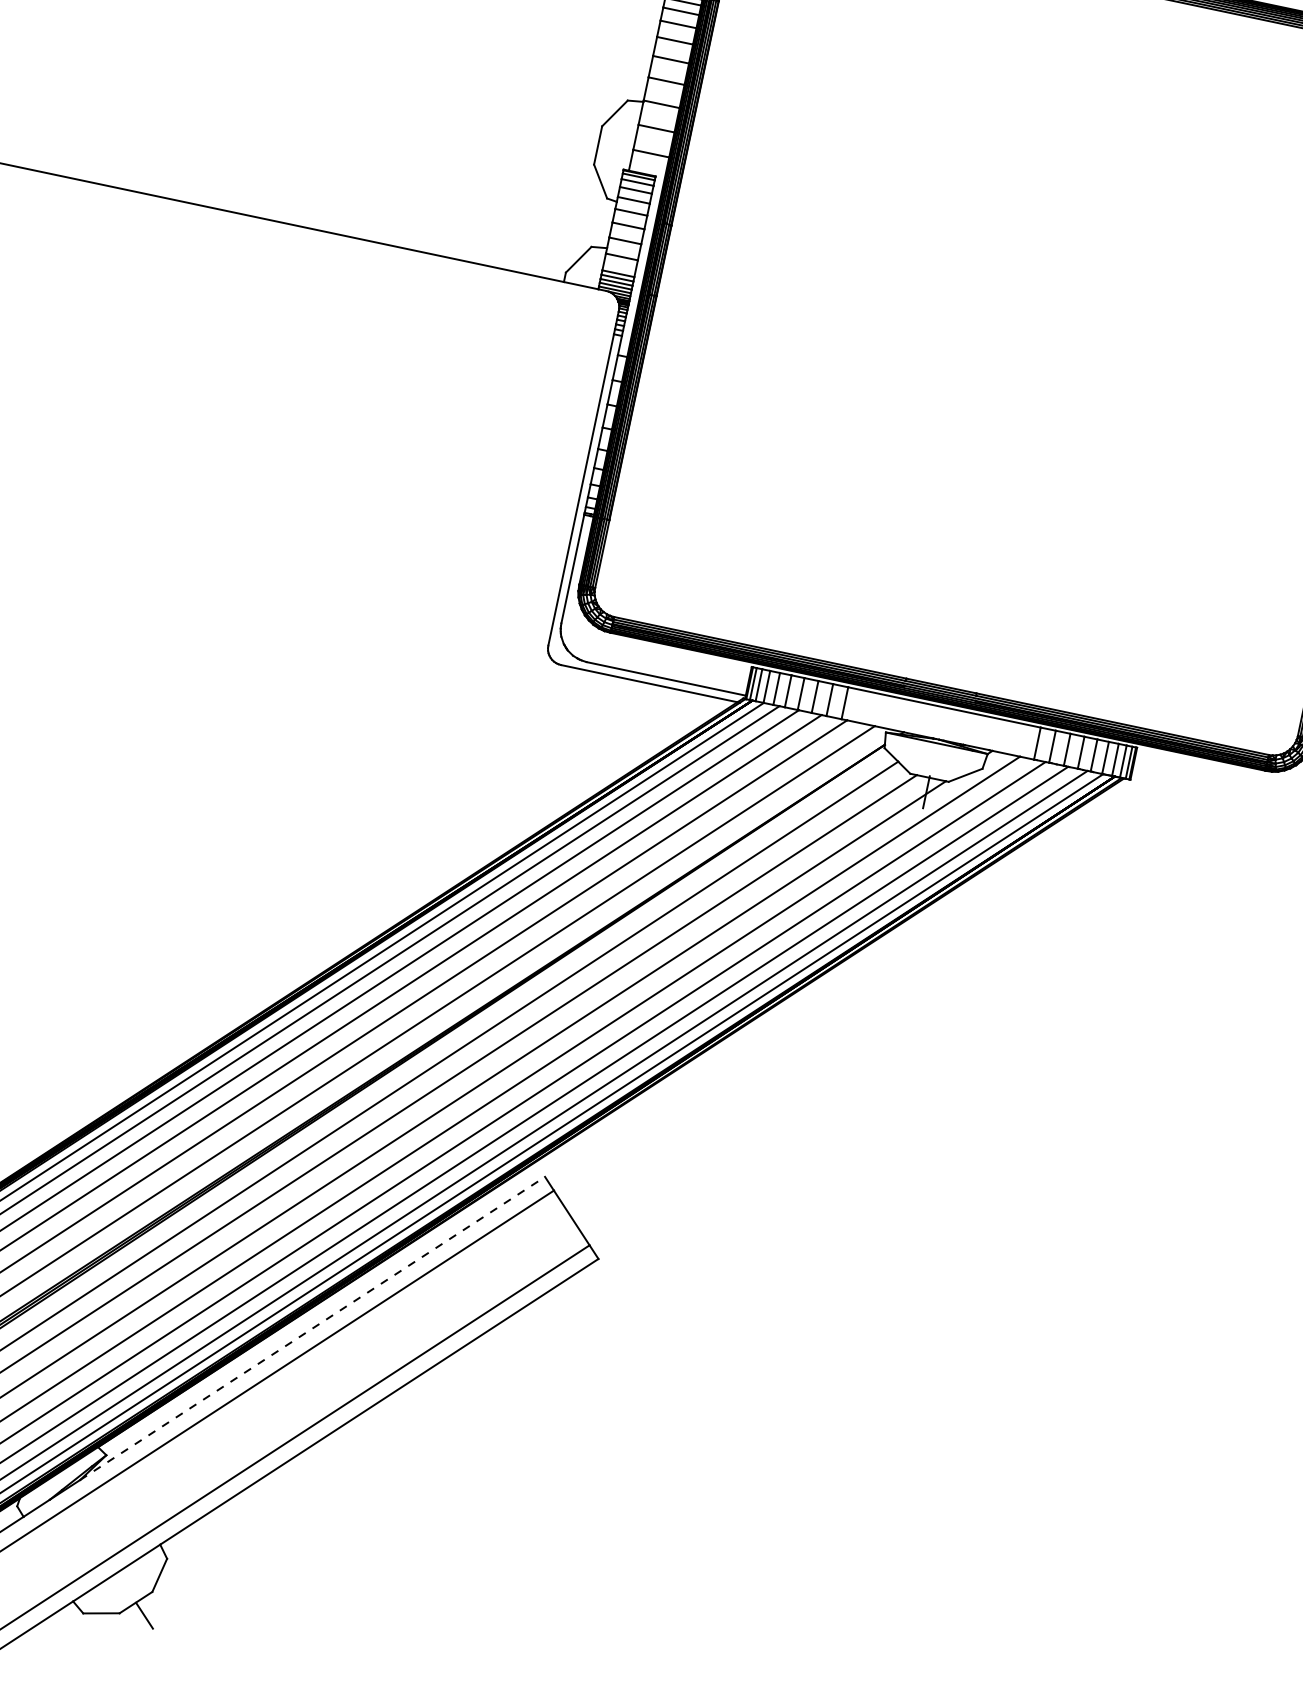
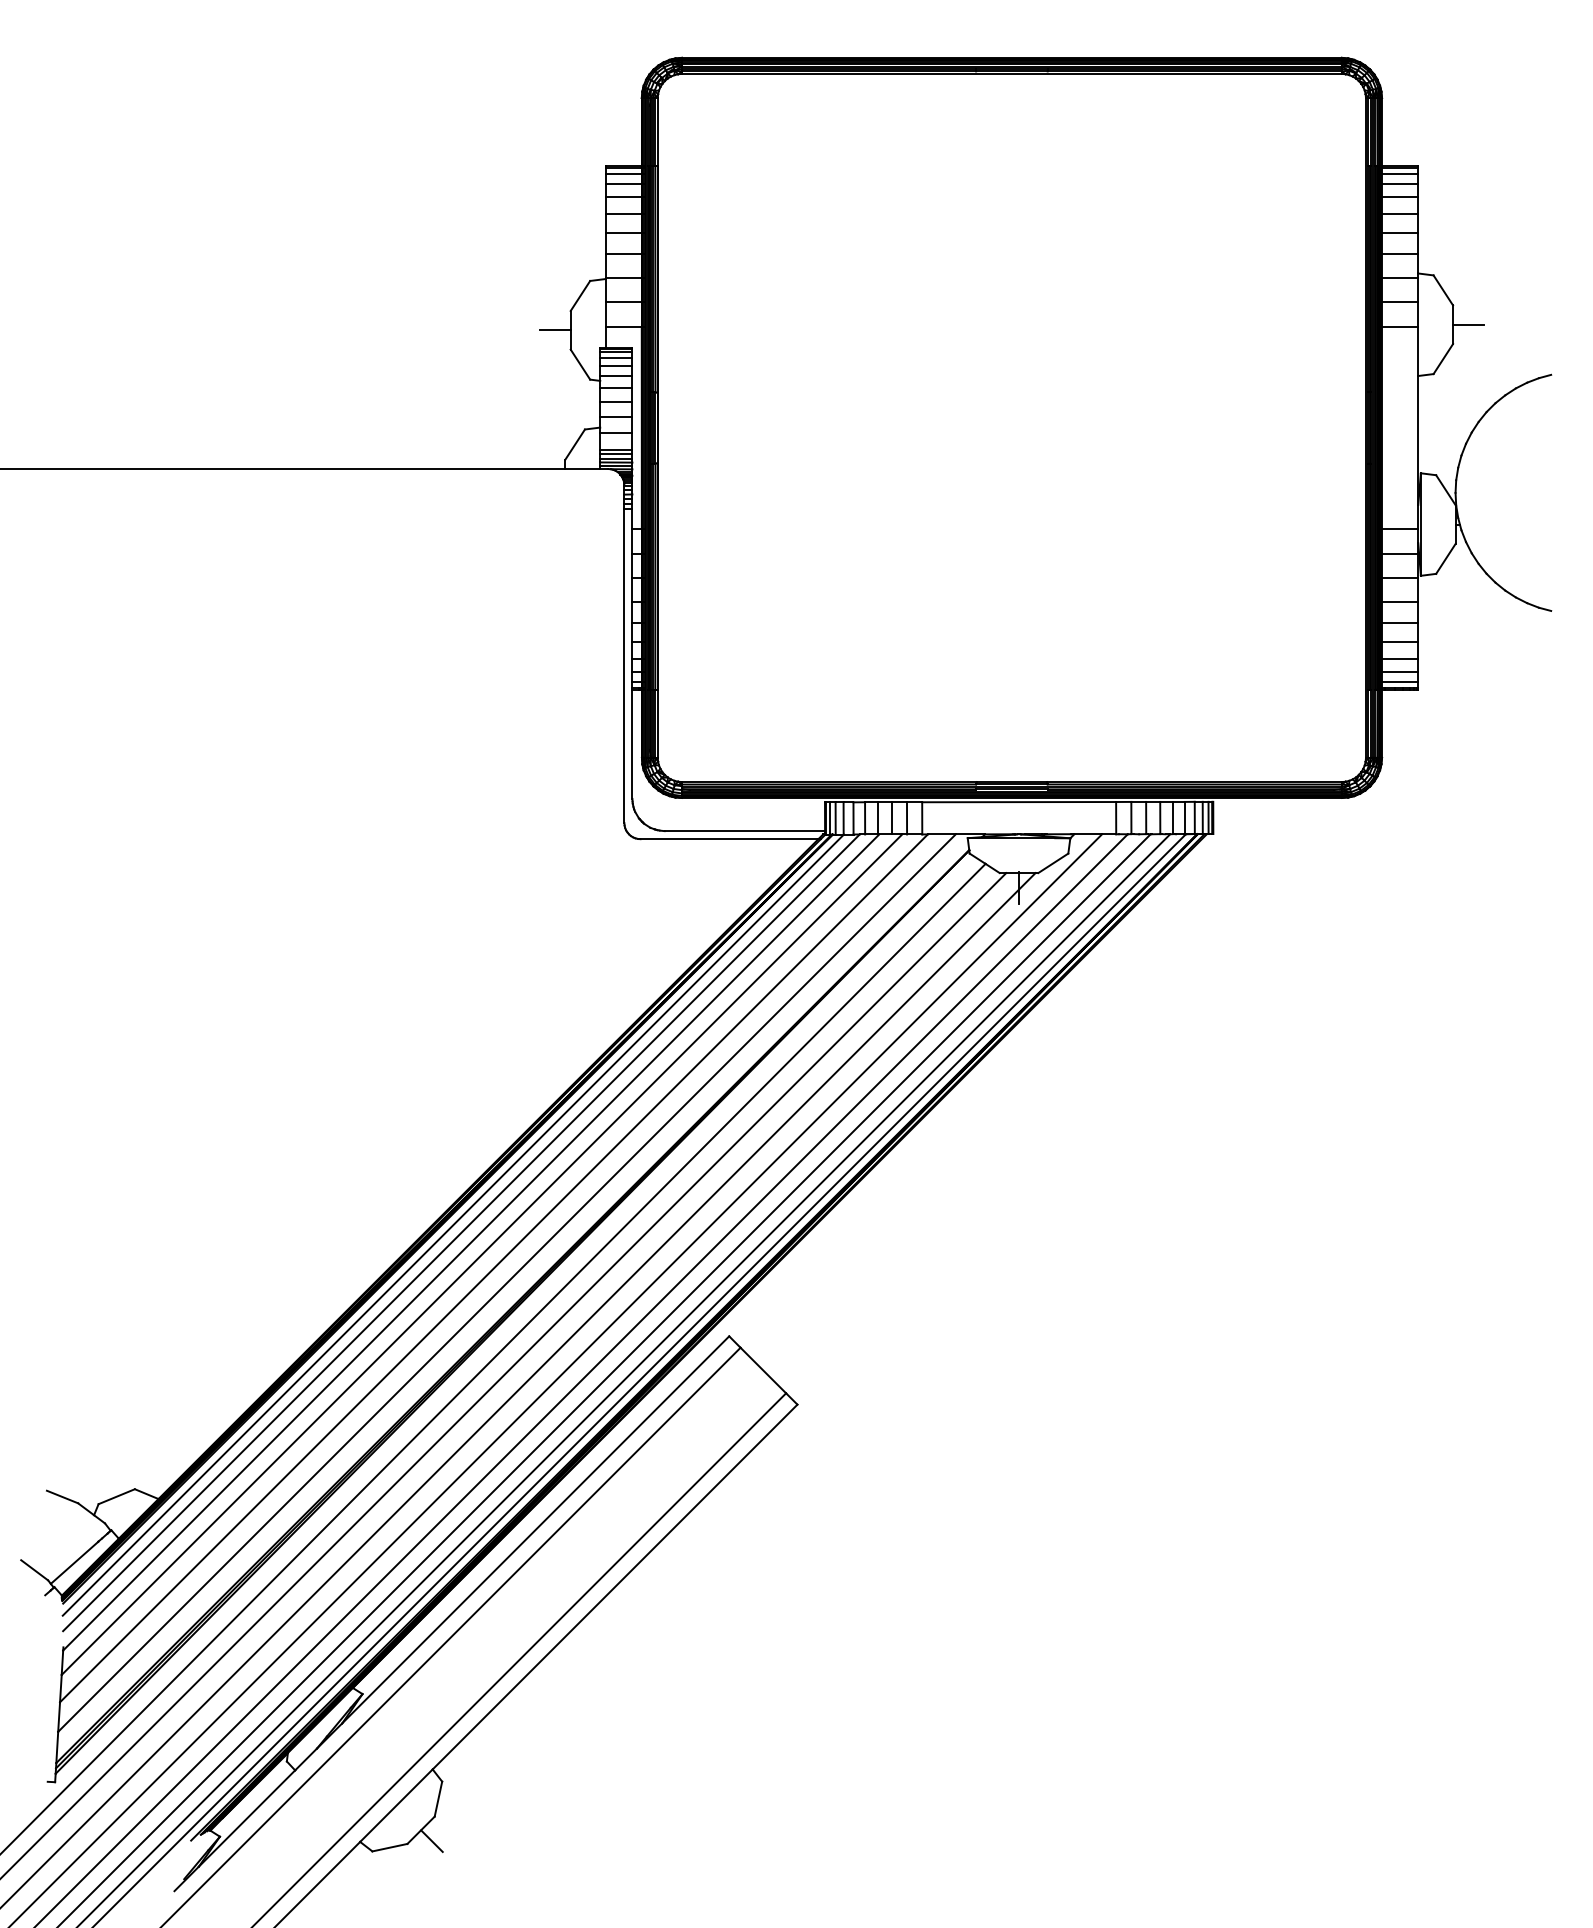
line: (583, 142) -> (555, 330), added
line: (312, 1328) -> (535, 1529), dashed -> solid

